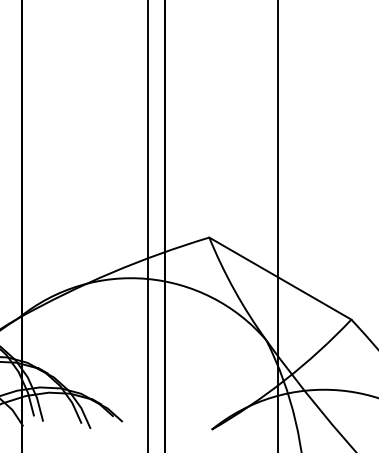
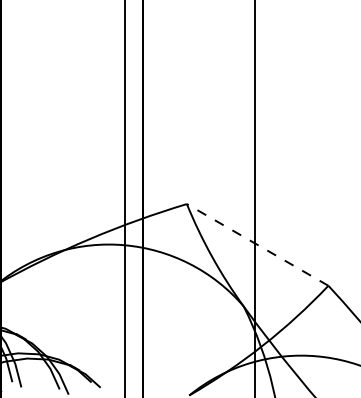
line: (279, 278) -> (256, 244), solid -> dashed

